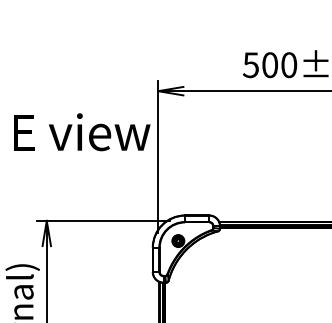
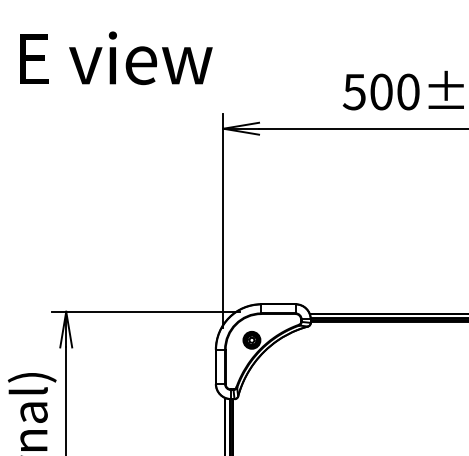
text: (82, 132) -> (116, 58), moved

